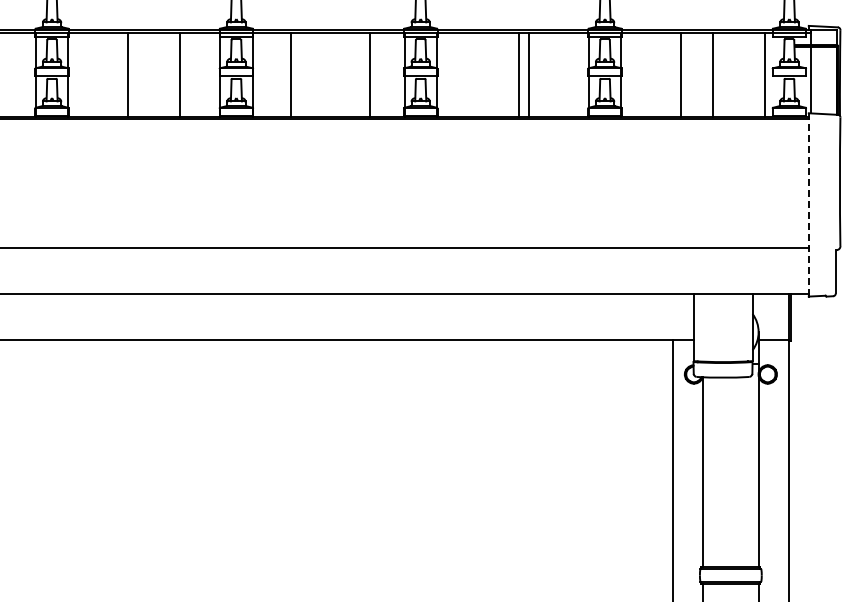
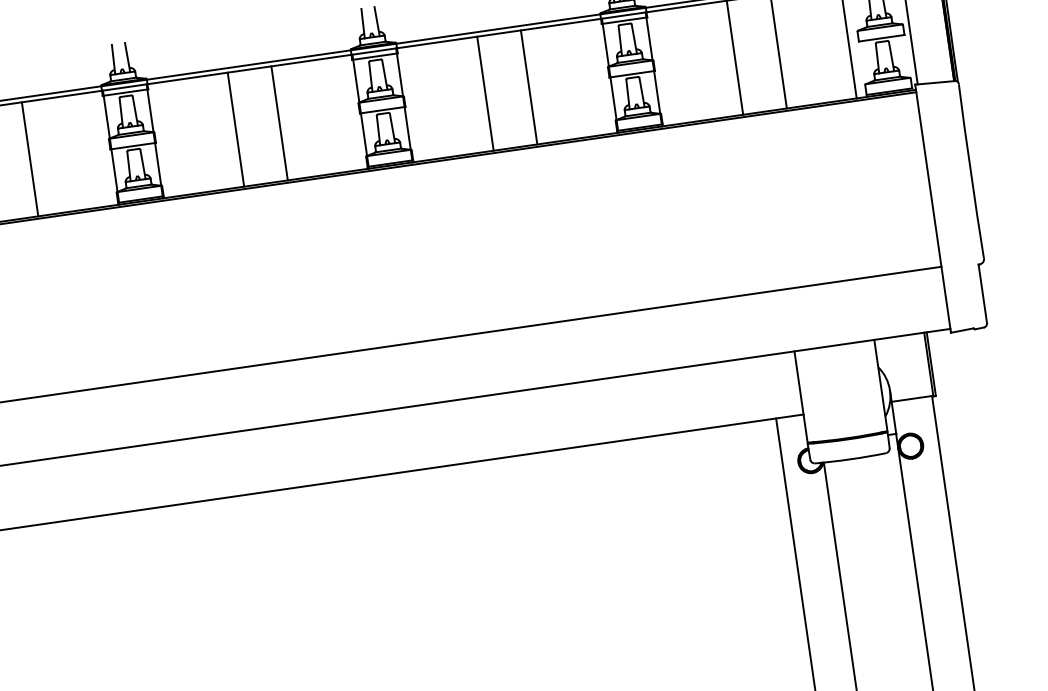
line: (180, 74) -> (30, 158), moved
line: (291, 74) -> (235, 128), moved
line: (369, 74) -> (279, 122), moved
line: (518, 74) -> (484, 93), moved
line: (808, 204) -> (932, 208), dashed -> solid

